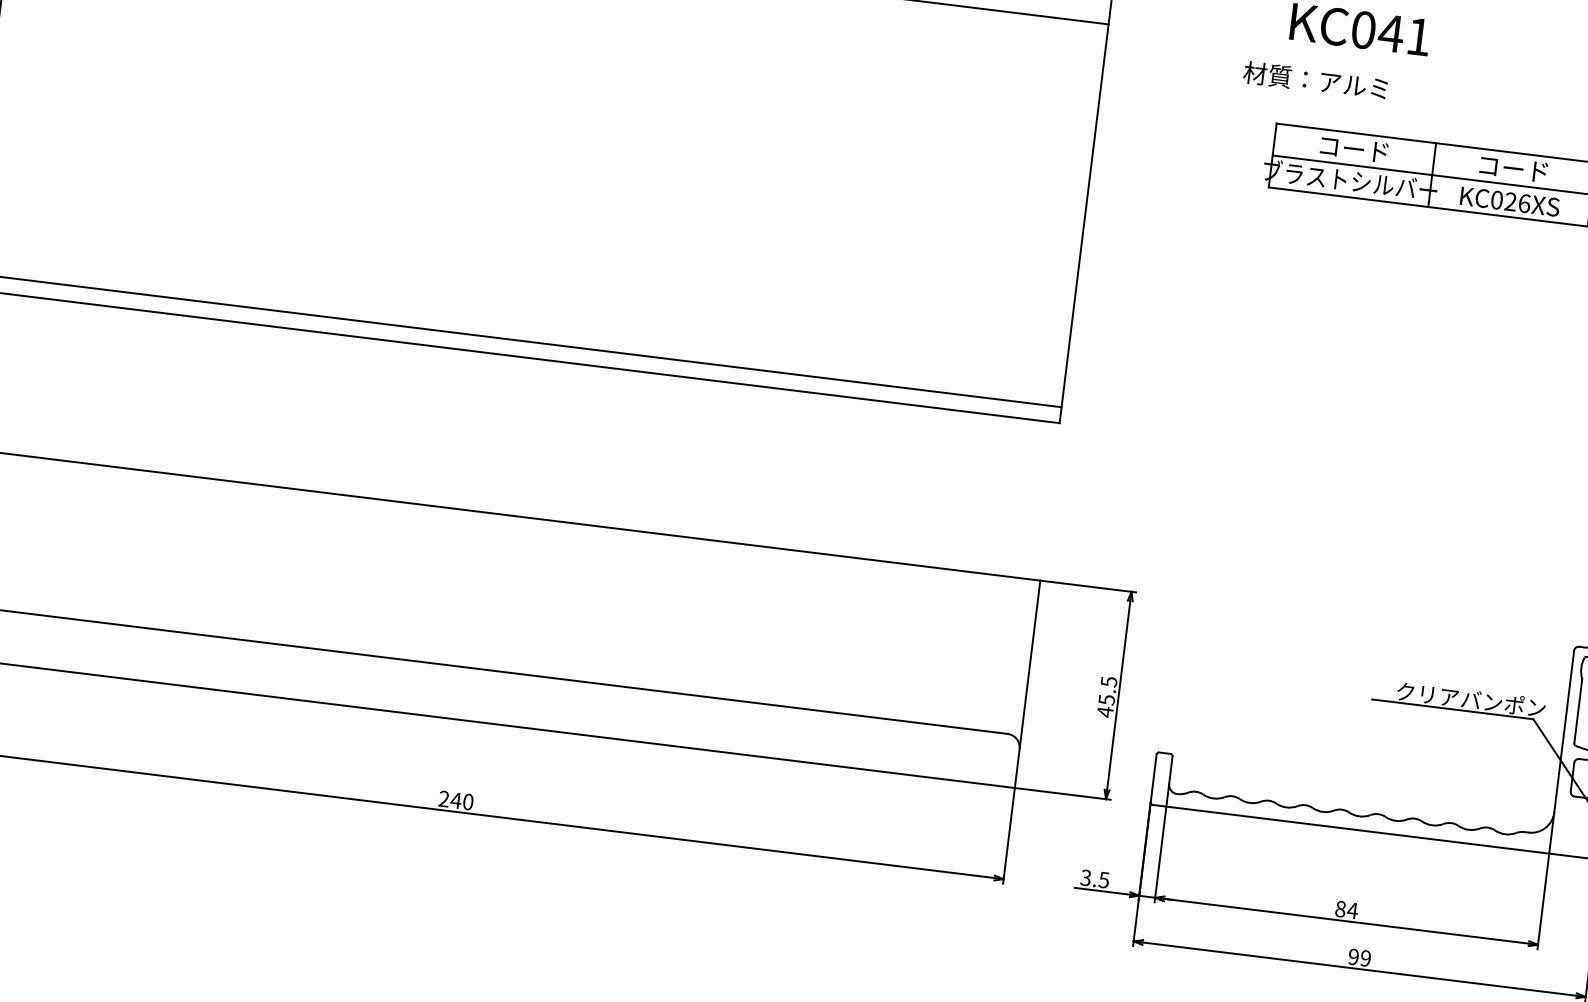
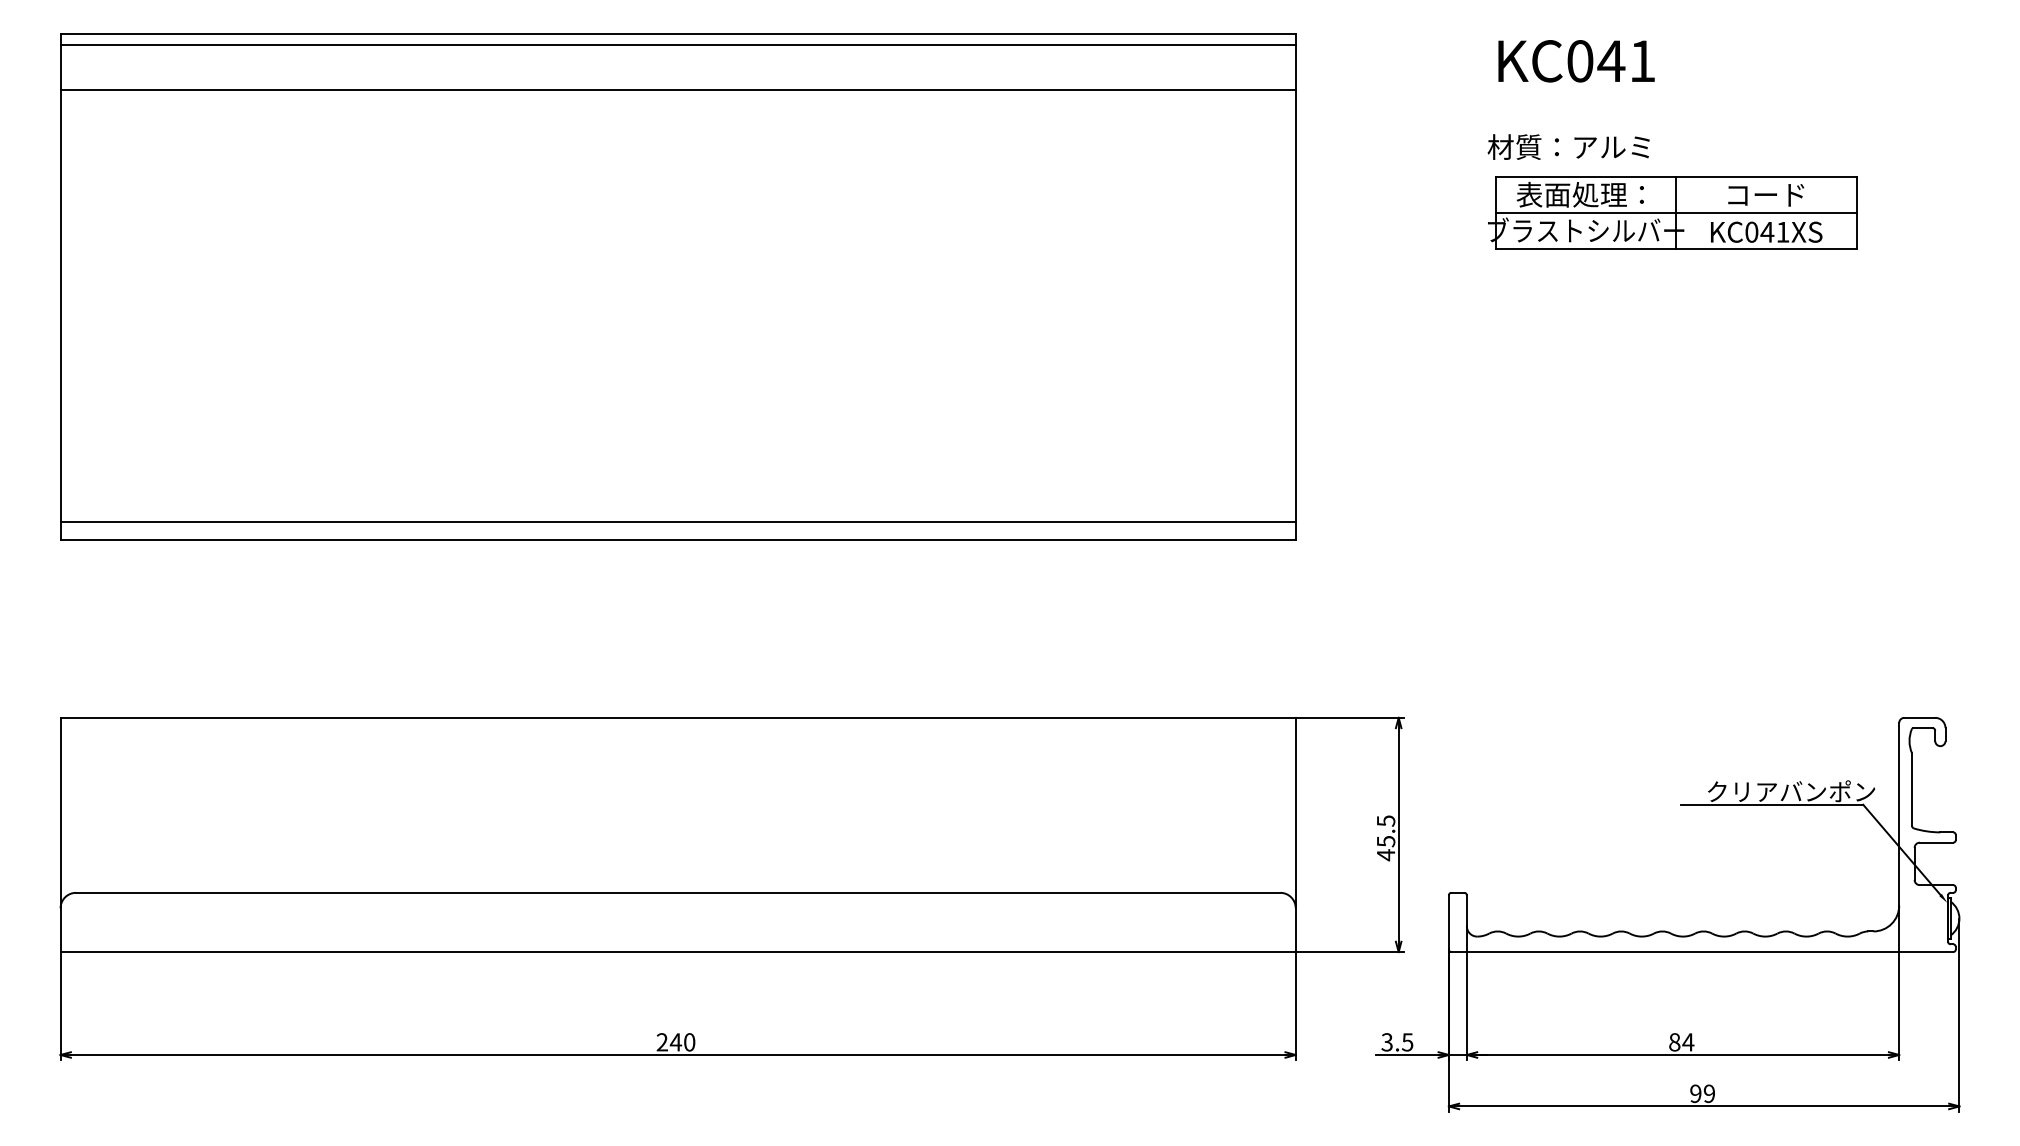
text: (1315, 80) -> (1568, 146), moved
text: (1348, 148) -> (1579, 194), コード -> 表面処理：
text: (1517, 201) -> (1774, 231), KC026XS -> KC041XS

